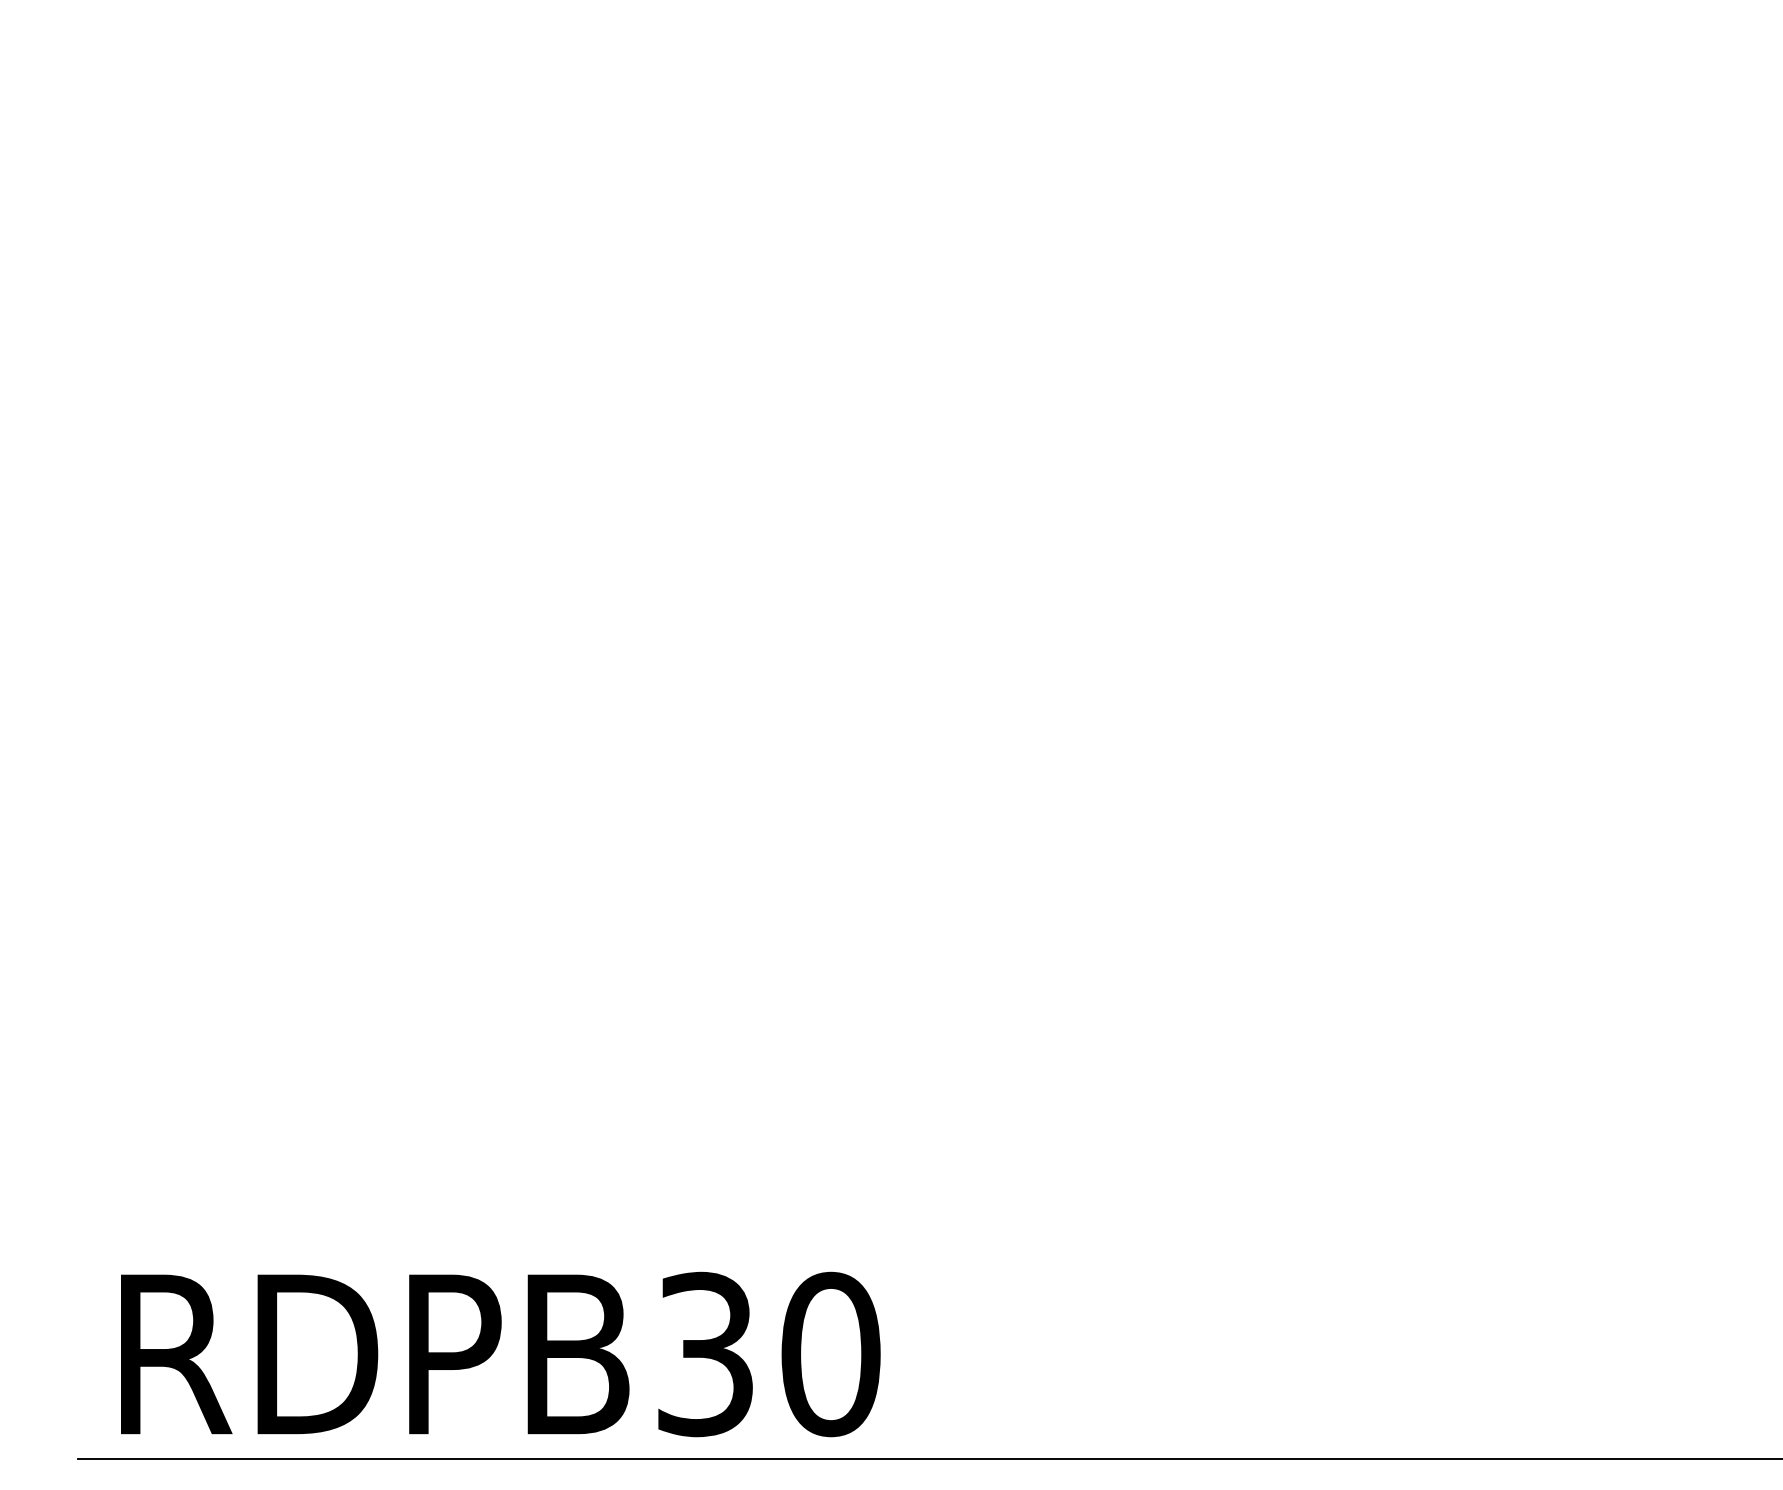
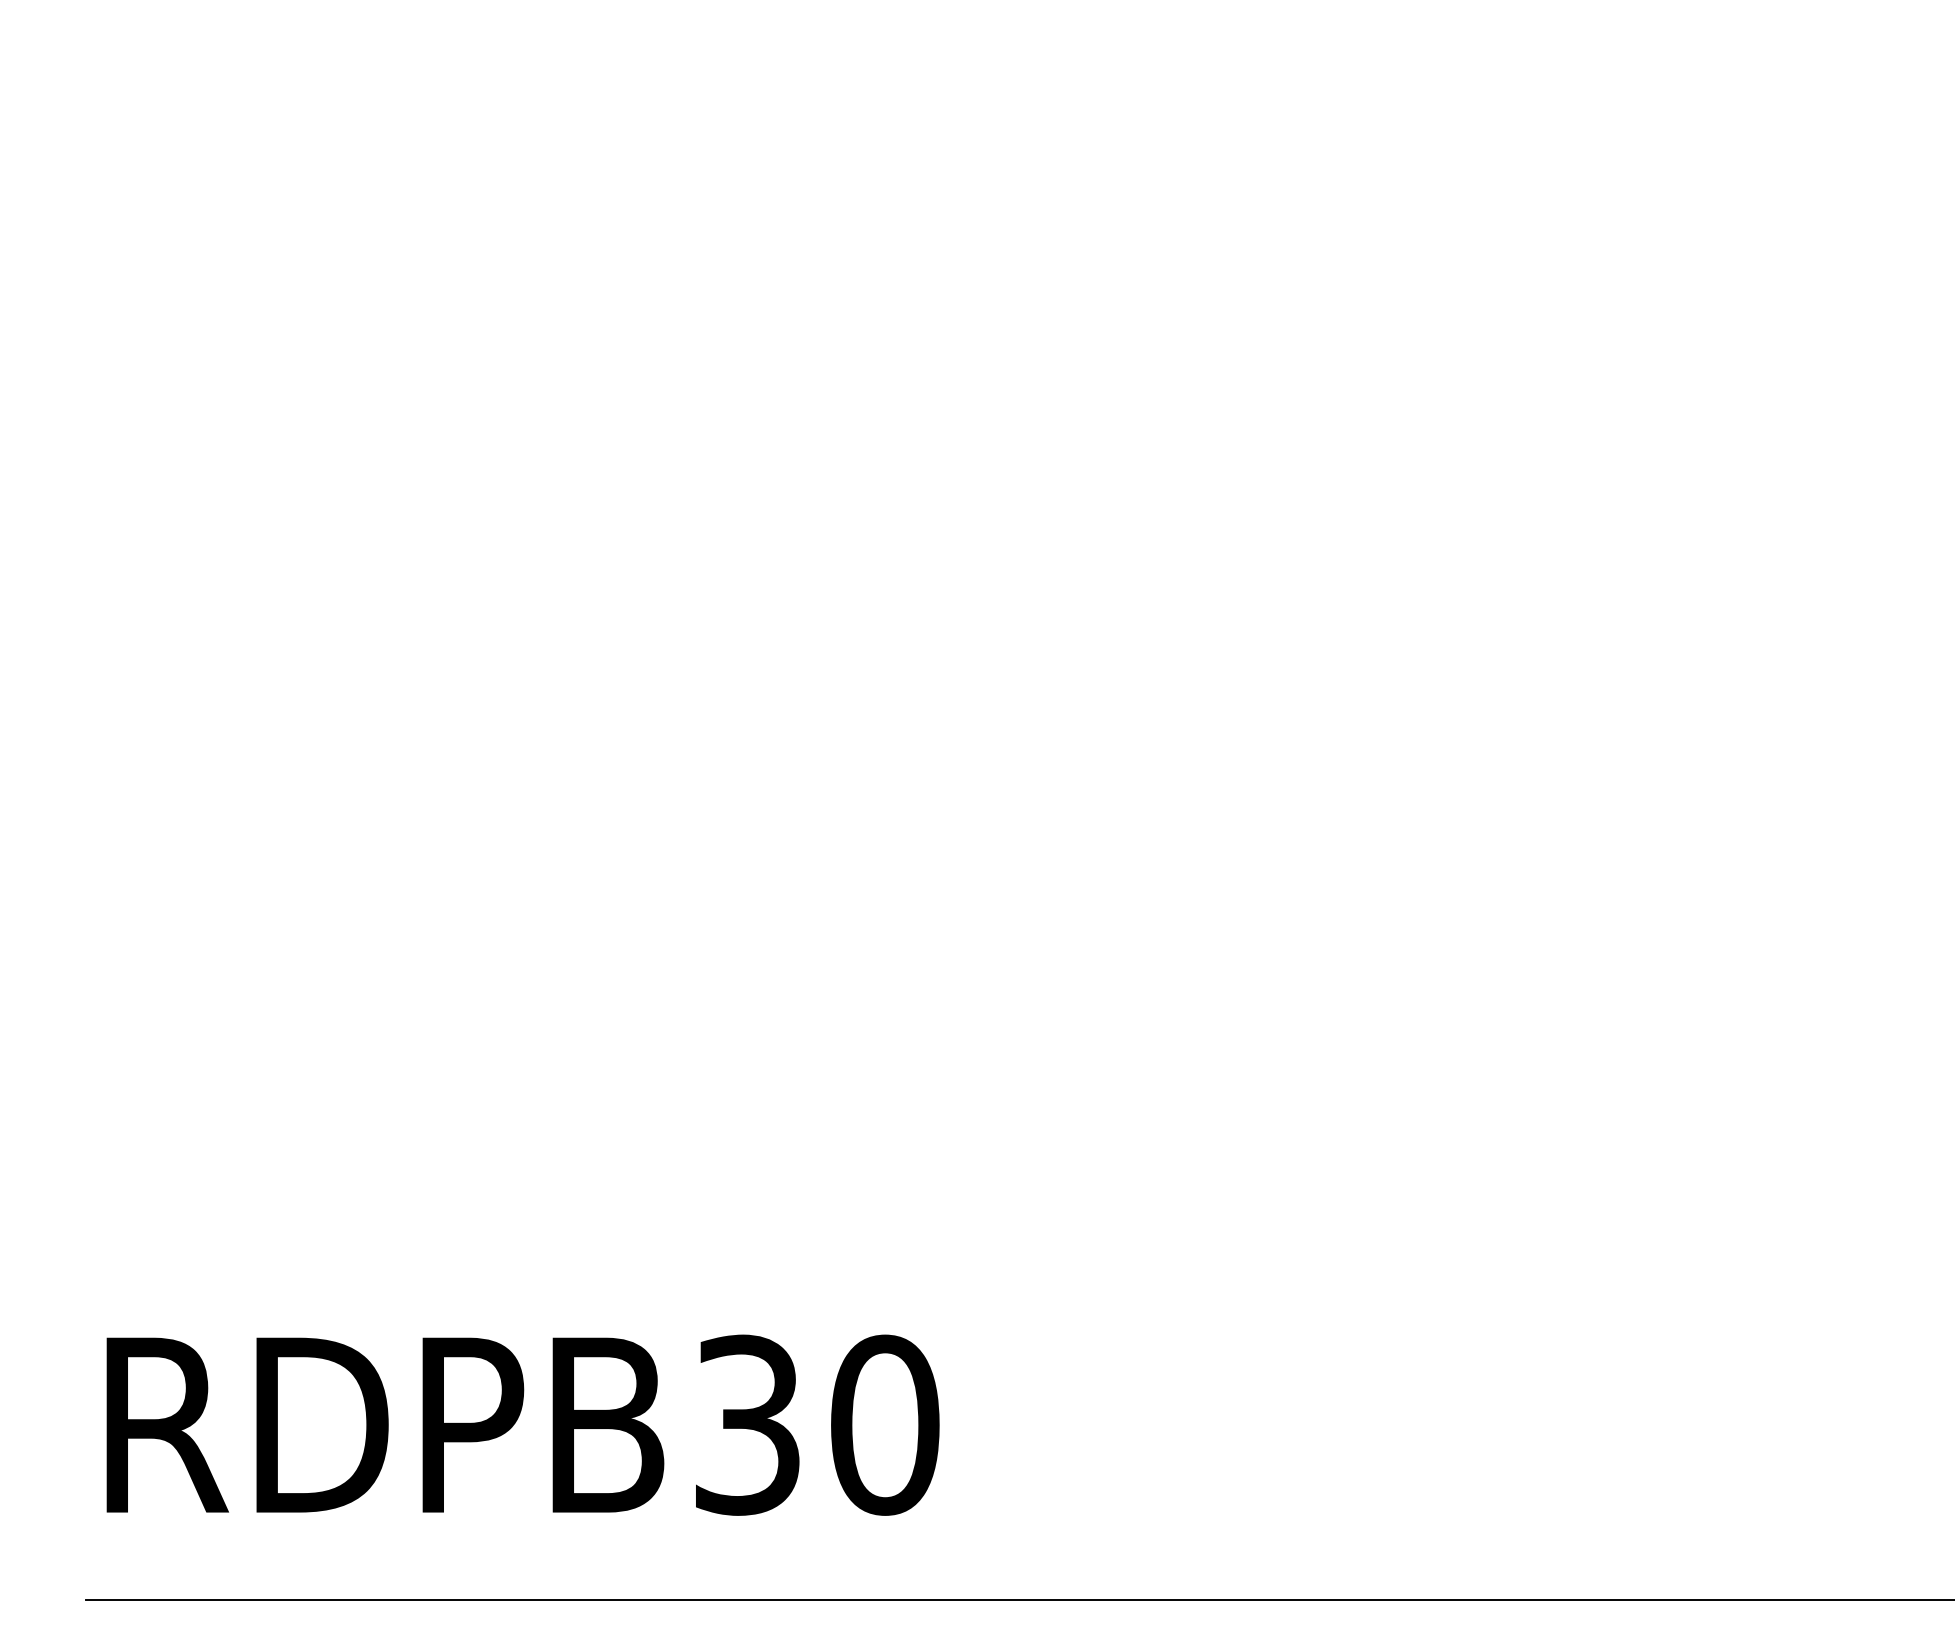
text: (500, 1353) -> (522, 1424), moved

